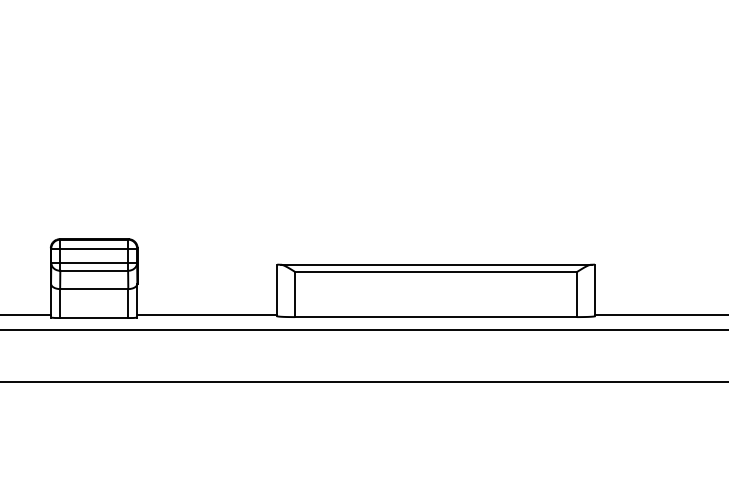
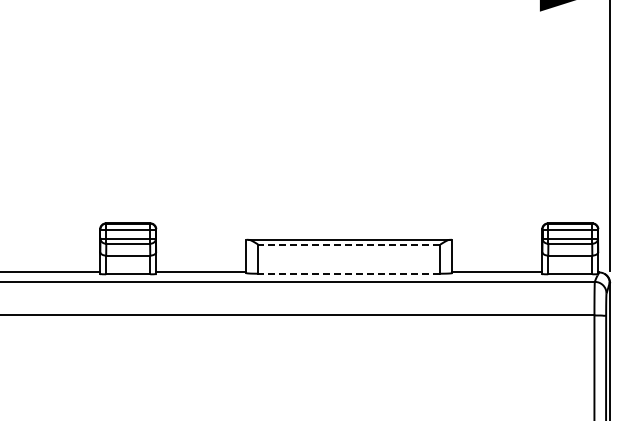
line: (434, 271) -> (348, 244), solid -> dashed
line: (434, 316) -> (348, 273), solid -> dashed

